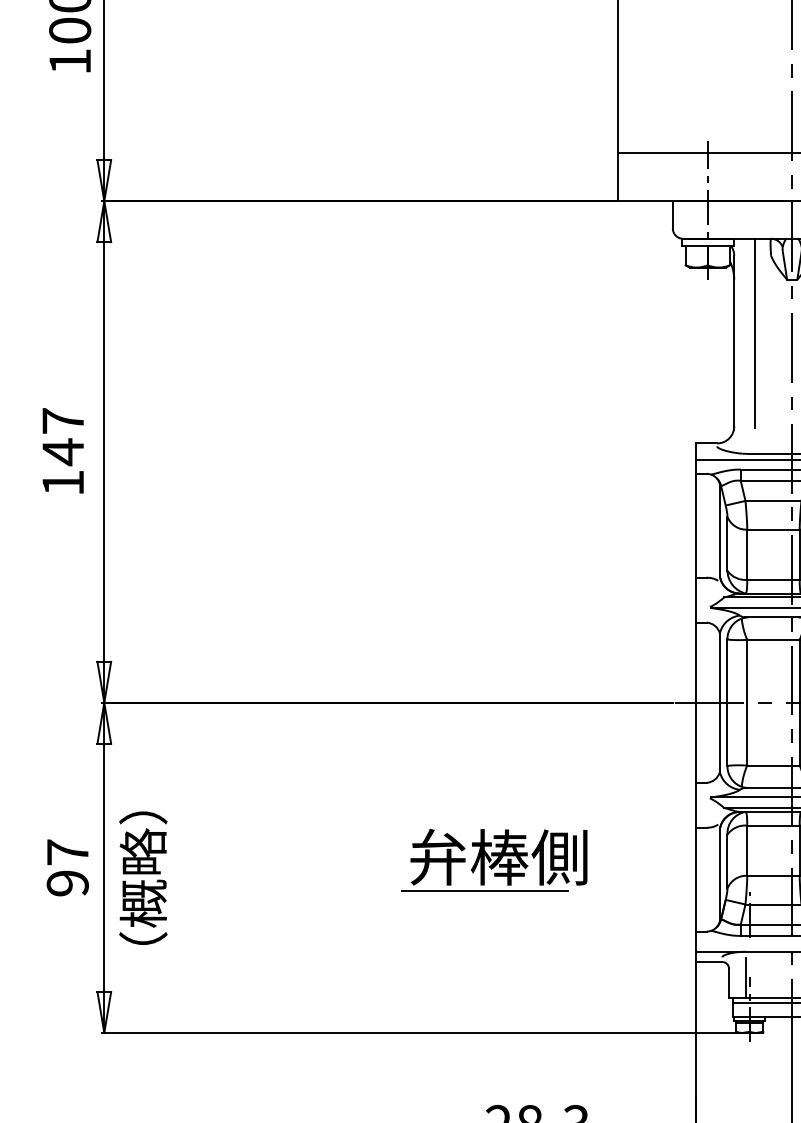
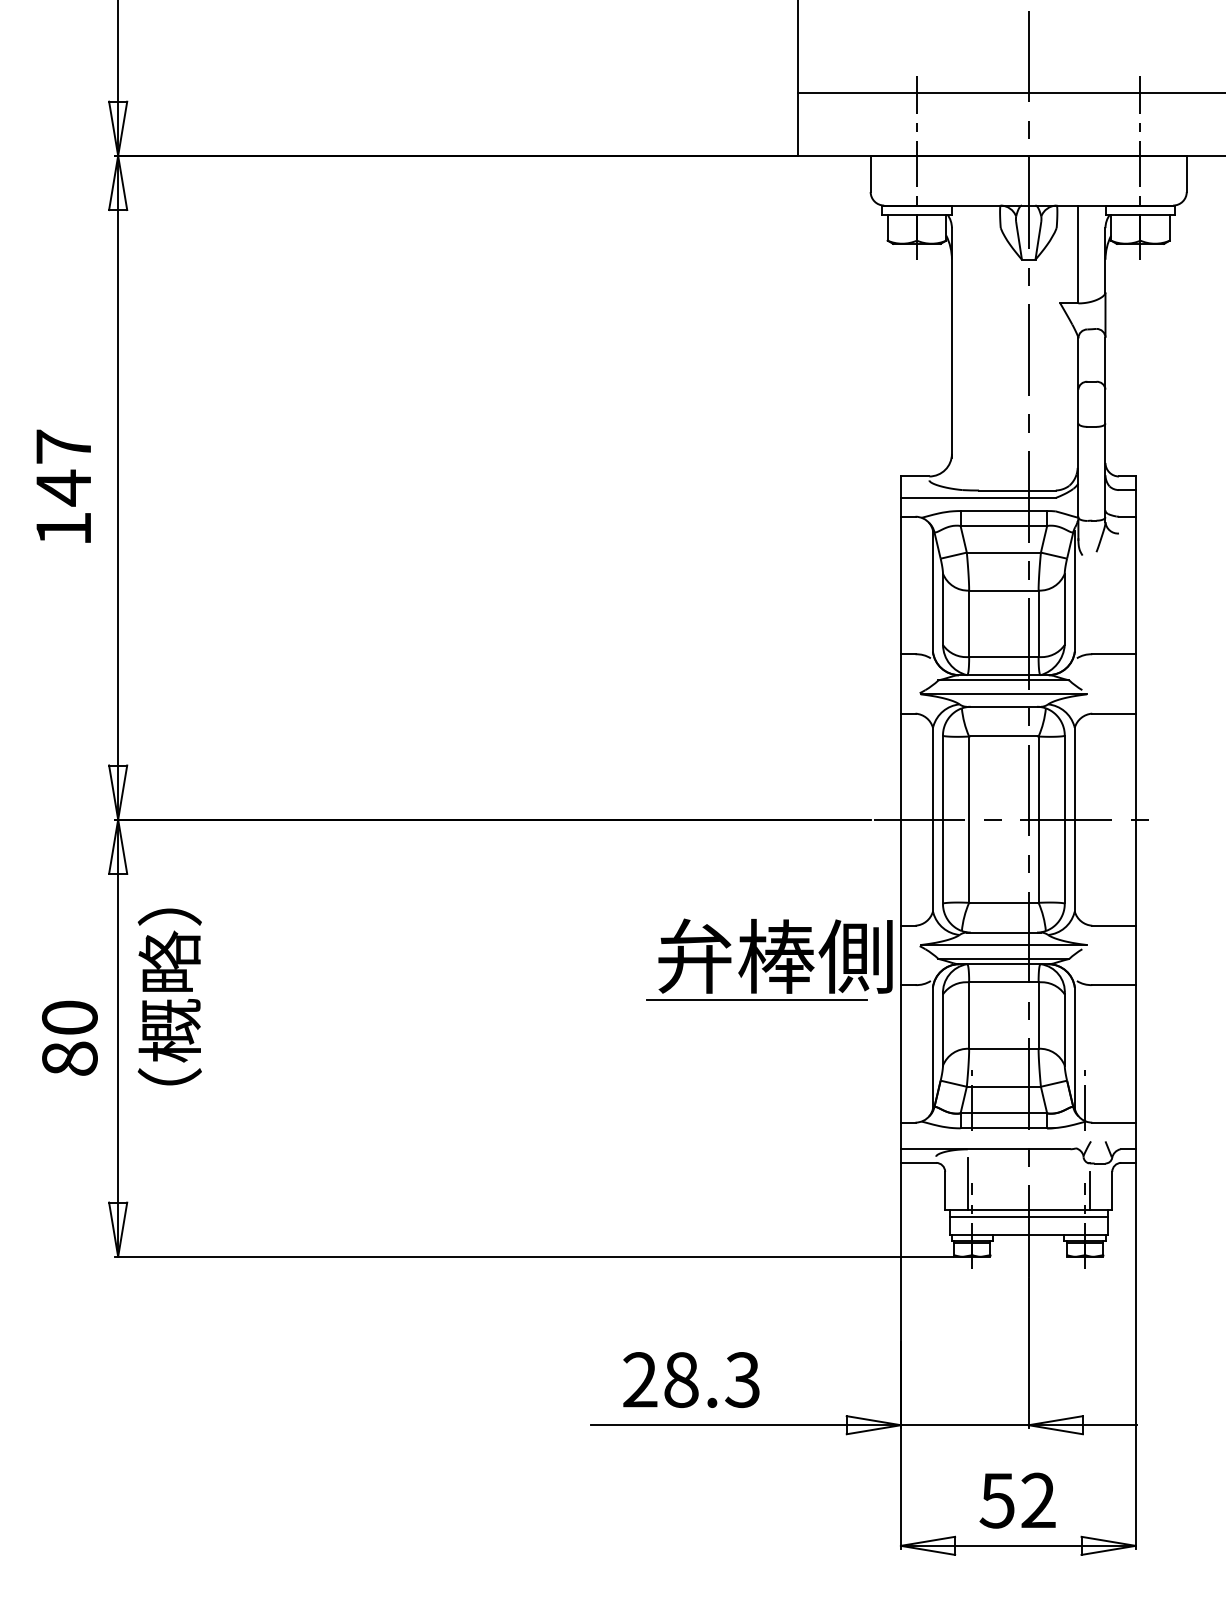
line: (755, 333) -> (979, 330), removed
part: (494, 859) -> (769, 959), moved
text: (67, 867) -> (69, 1037), 97 -> 80
text: (143, 877) -> (169, 996), moved

